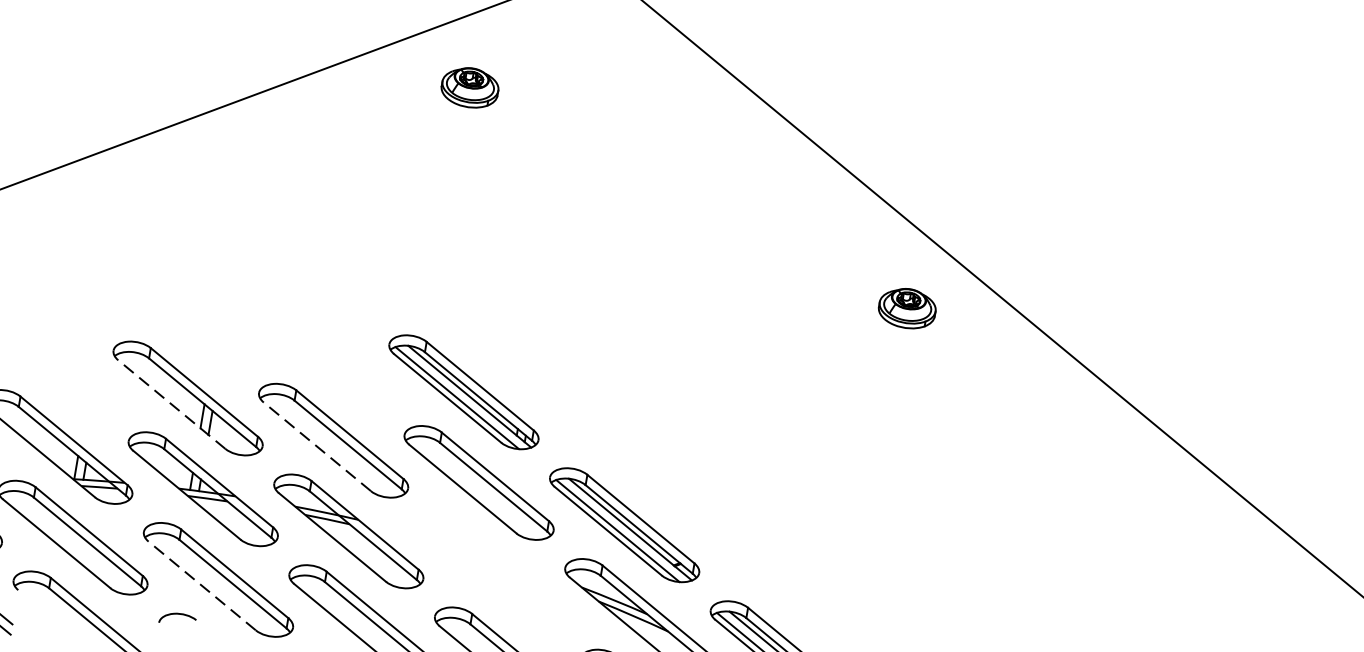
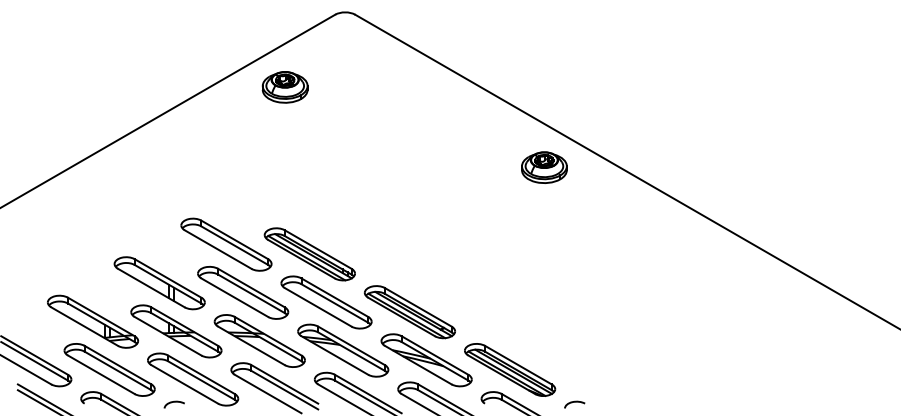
part: (469, 87) -> (284, 87), size x1.43
part: (907, 308) -> (544, 167), size x1.43
part: (318, 349) -> (226, 244), added
line: (171, 405) -> (151, 288), dashed -> solid
line: (316, 446) -> (234, 297), dashed -> solid
part: (494, 573) -> (343, 350), added
line: (201, 586) -> (184, 384), dashed -> solid

